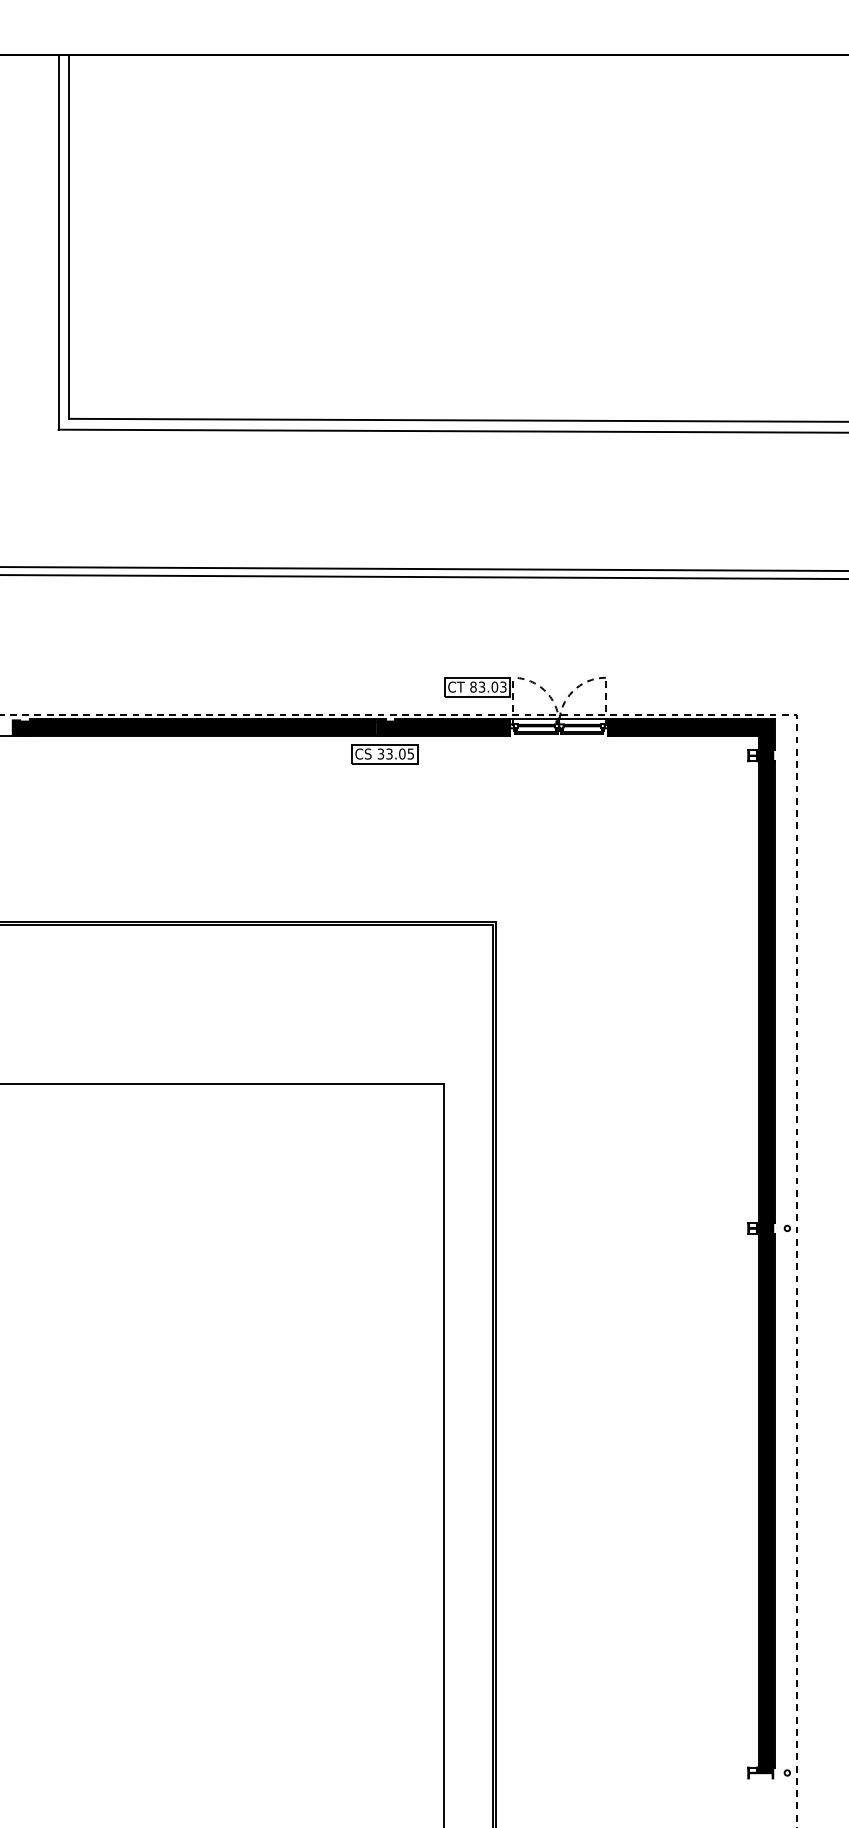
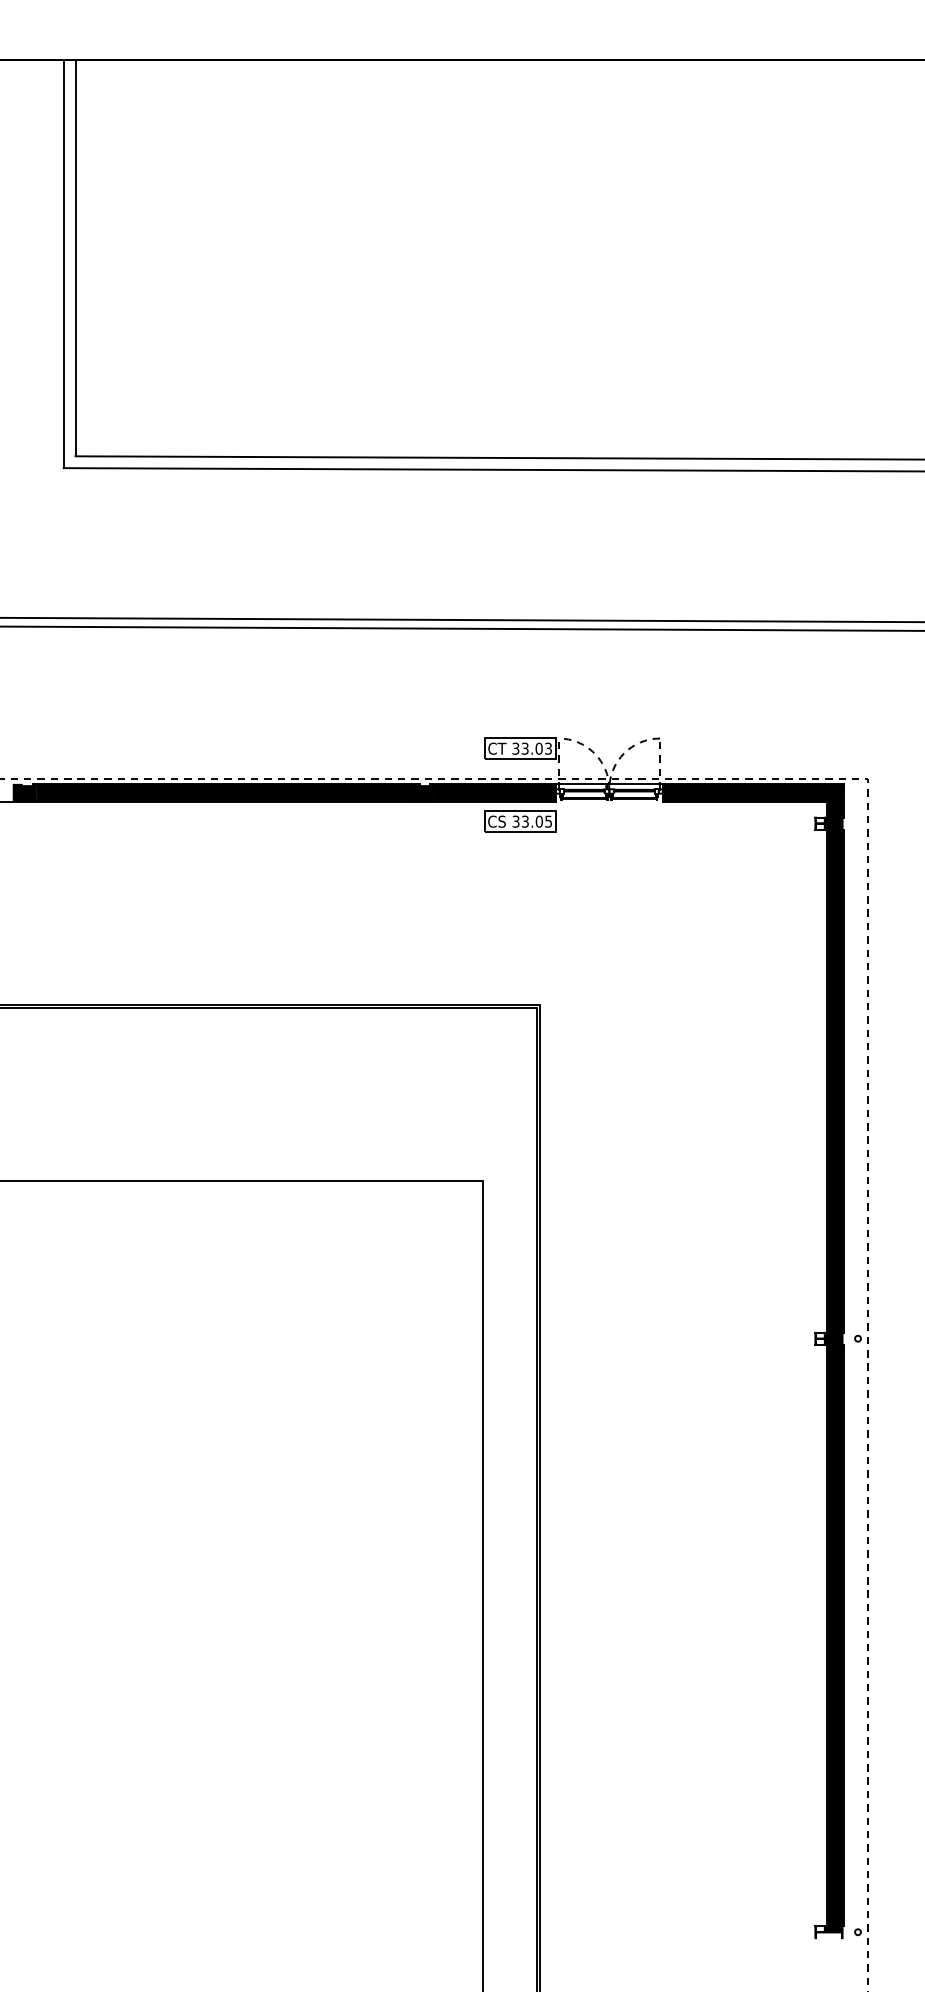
text: (473, 686) -> (515, 748), 83.03 -> 33.03
part: (385, 753) -> (520, 821), moved

